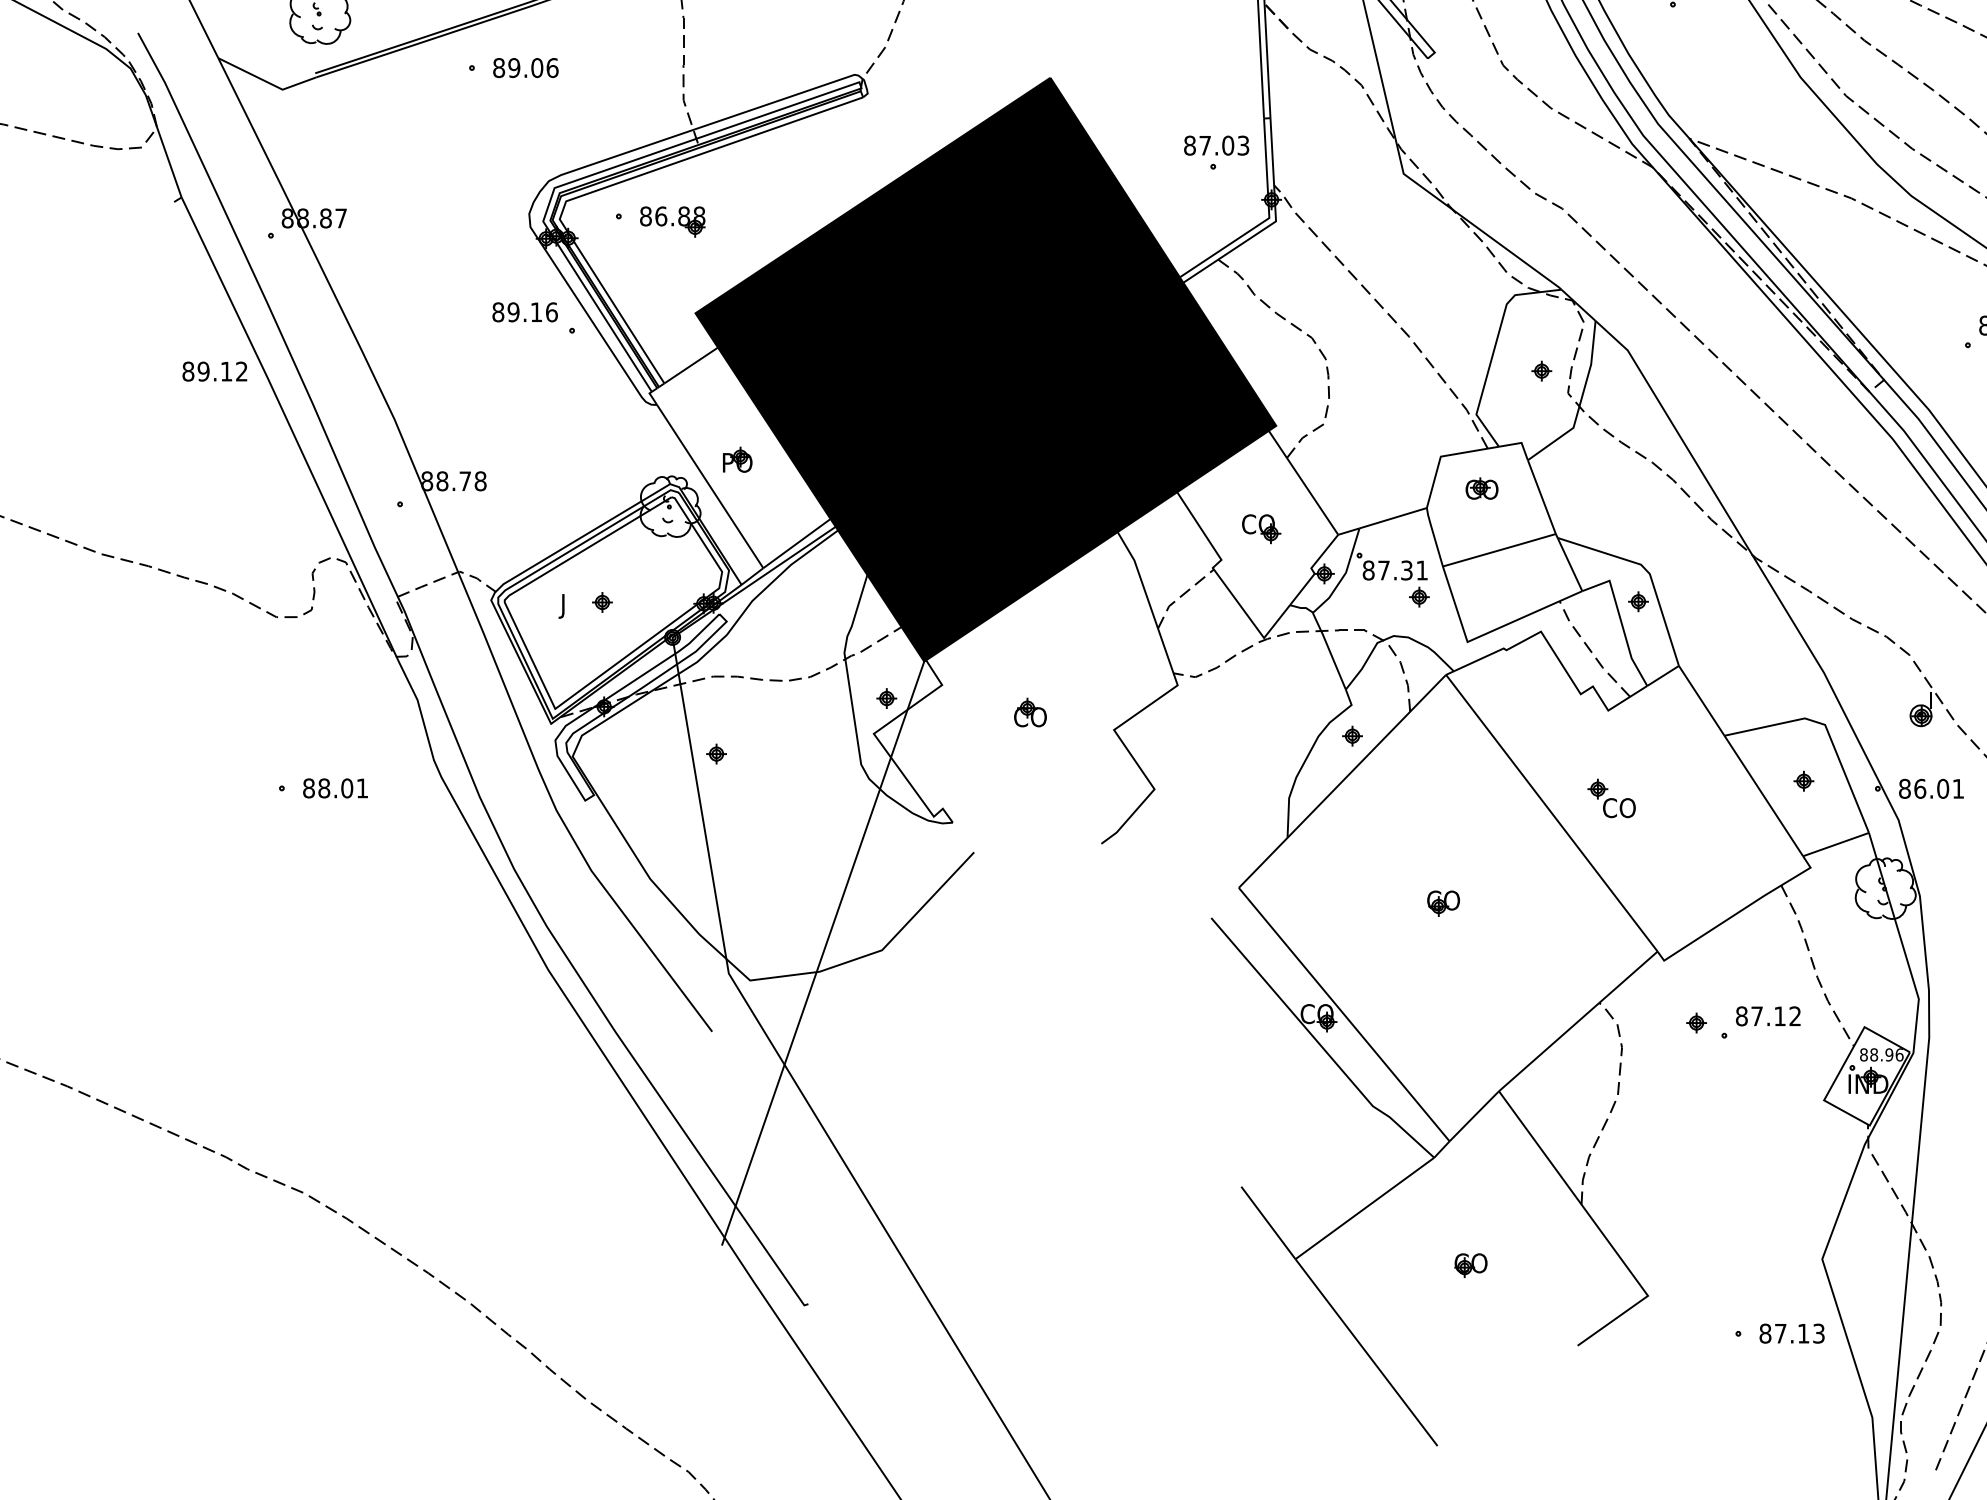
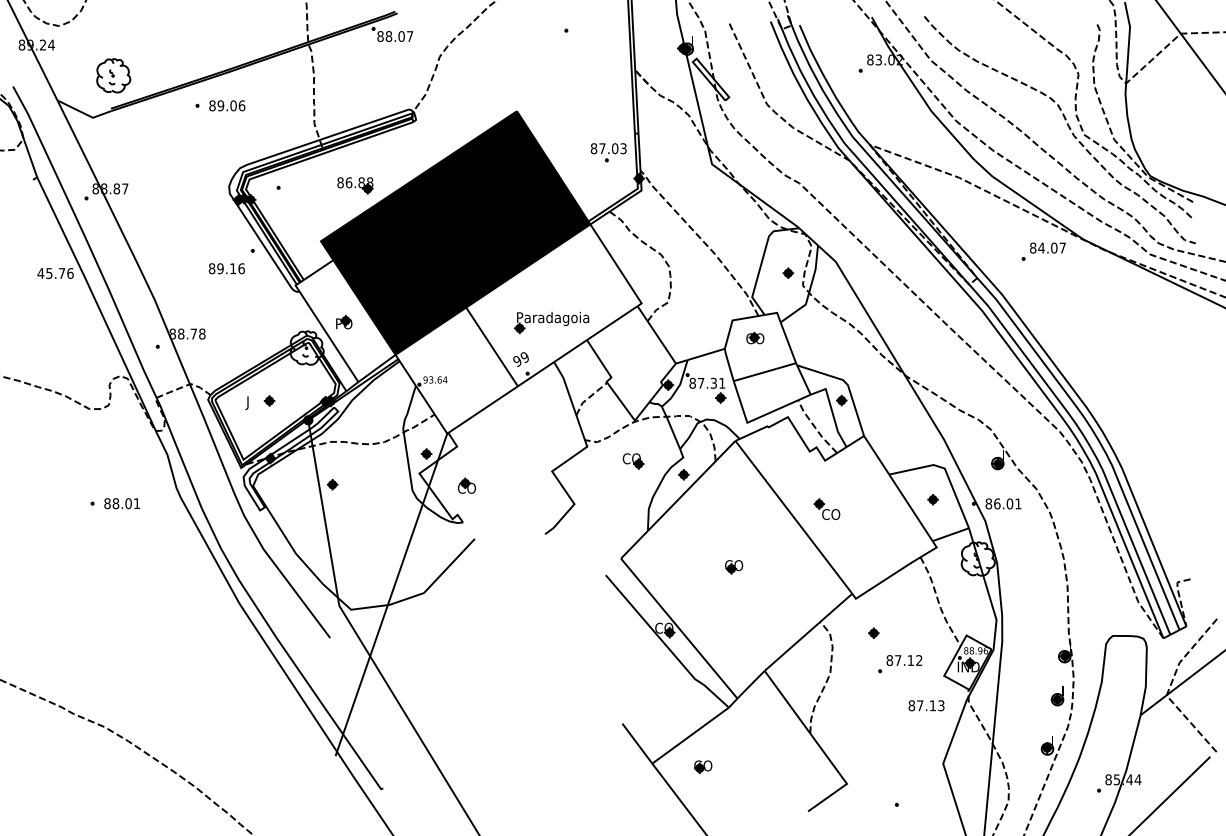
part: (672, 221) -> (355, 185), moved
text: (524, 311) -> (226, 268), moved
text: (214, 371) -> (55, 273), 89.12 -> 45.76
fill: (1053, 471) -> (518, 328), removed
part: (1261, 529) -> (633, 461), moved
part: (1029, 712) -> (466, 485), moved
part: (1761, 1023) -> (900, 664), moved
part: (1471, 1264) -> (703, 766), moved
text: (1791, 1333) -> (926, 705), moved

